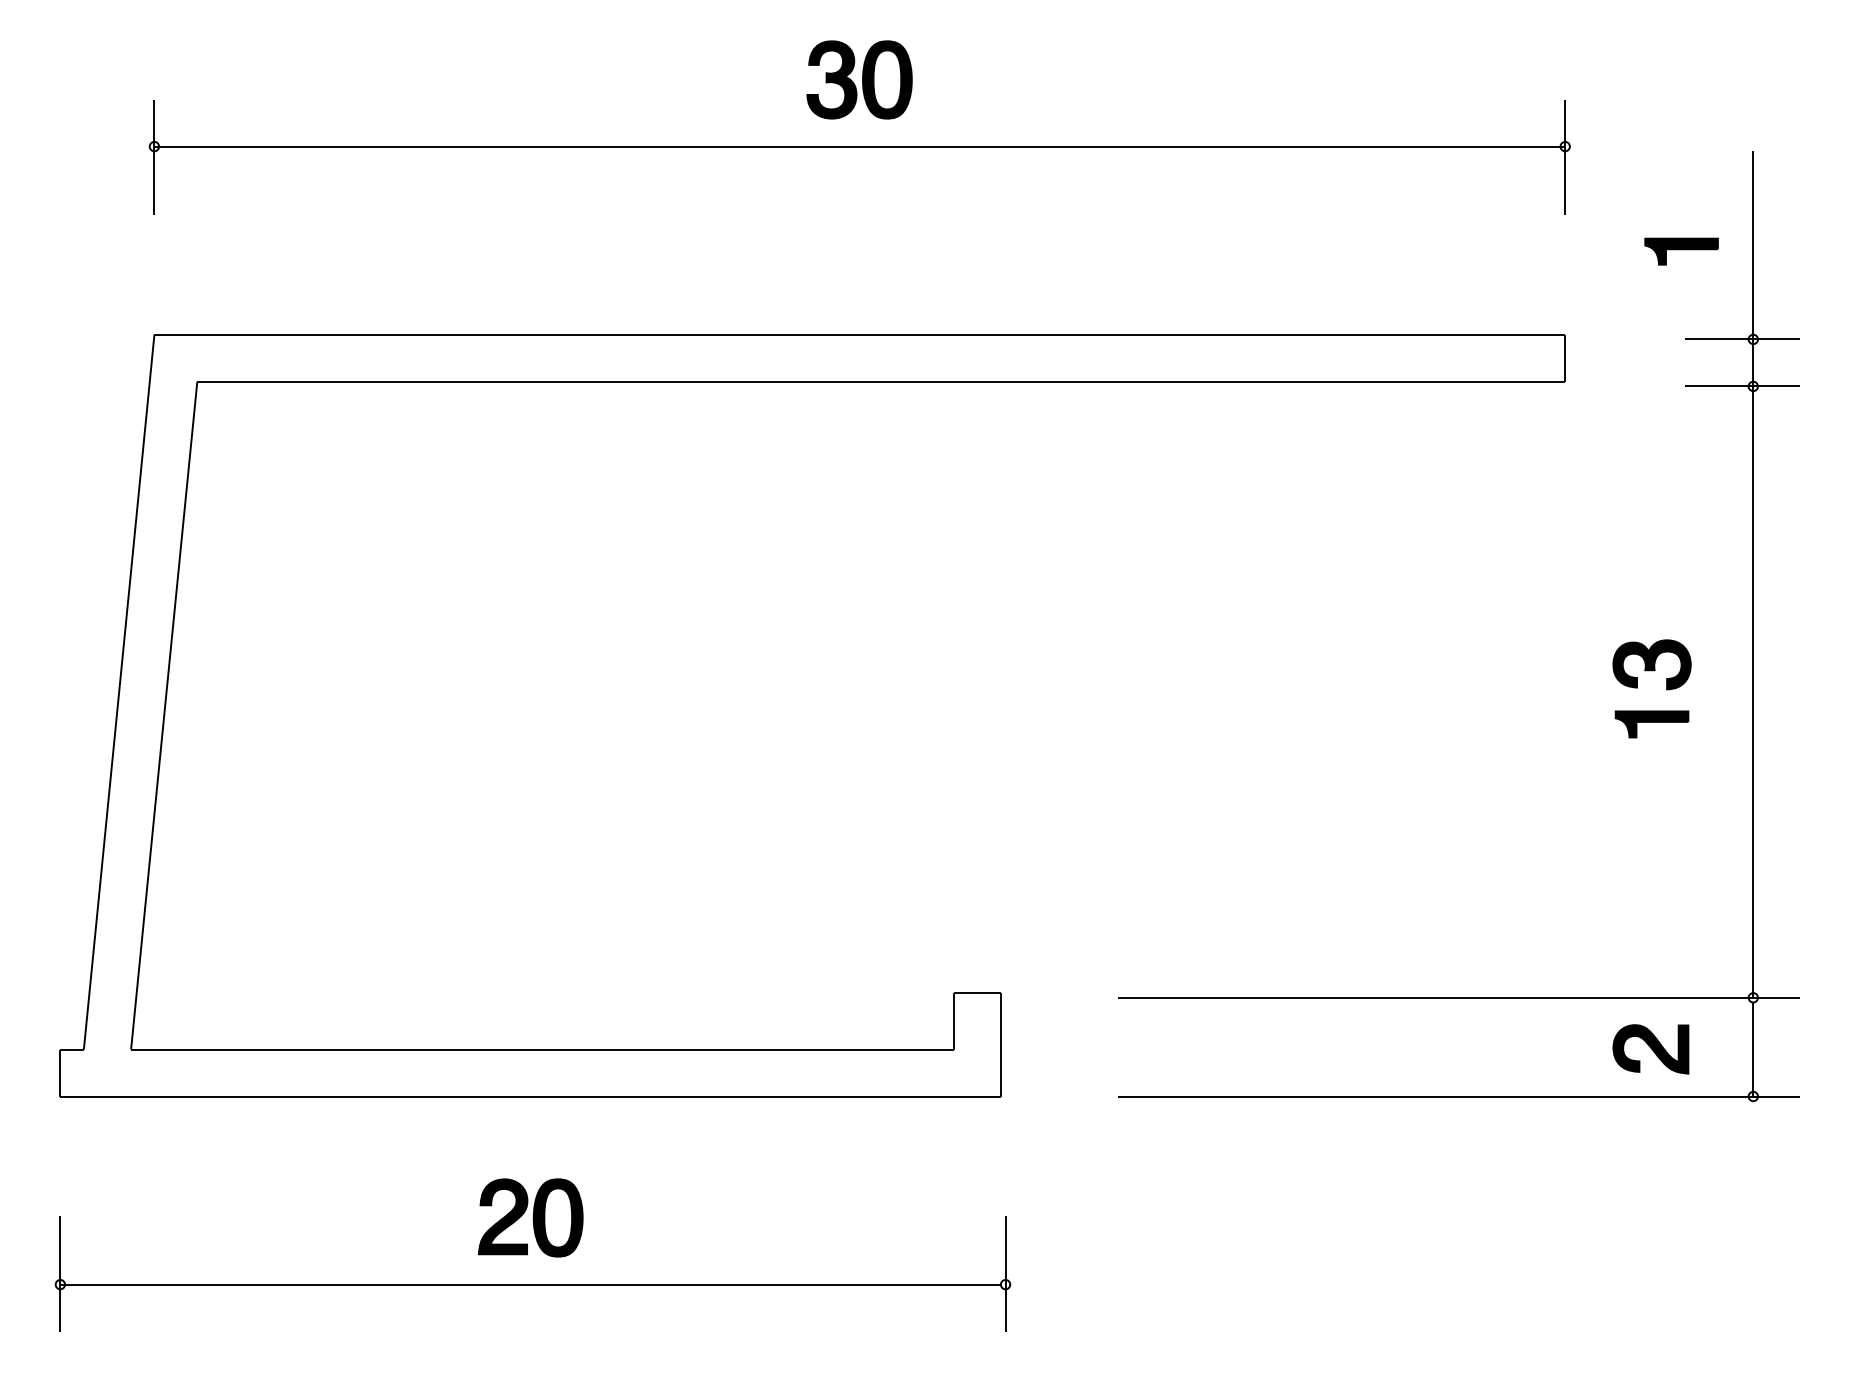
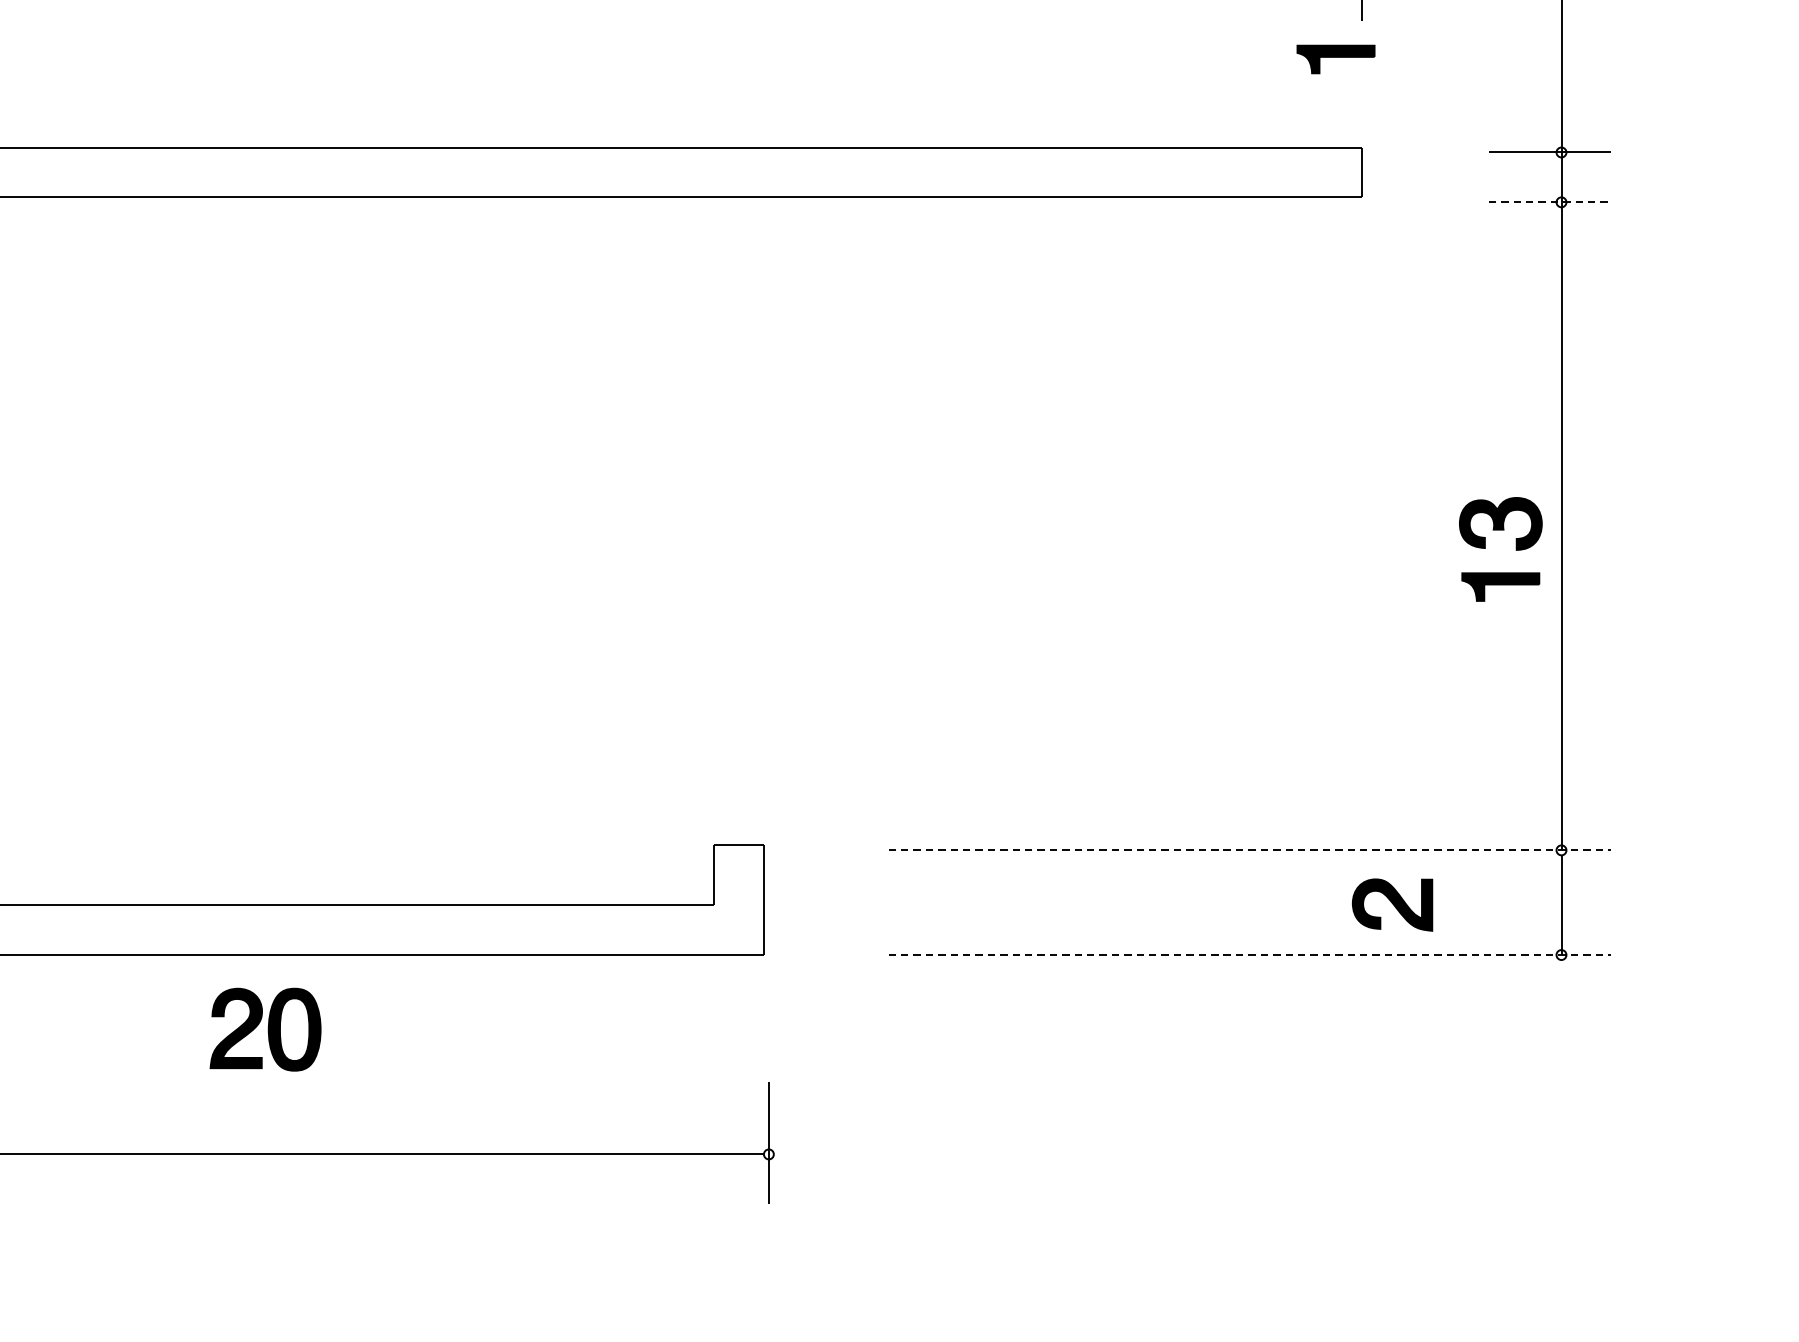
part: (1681, 251) -> (1335, 59), moved
line: (1742, 386) -> (1550, 202), solid -> dashed
part: (1637, 688) -> (1485, 549), moved
line: (1459, 997) -> (1250, 850), solid -> dashed
part: (1650, 1049) -> (1392, 905), moved
line: (1459, 1096) -> (1250, 955), solid -> dashed
part: (530, 1217) -> (265, 1029), moved

